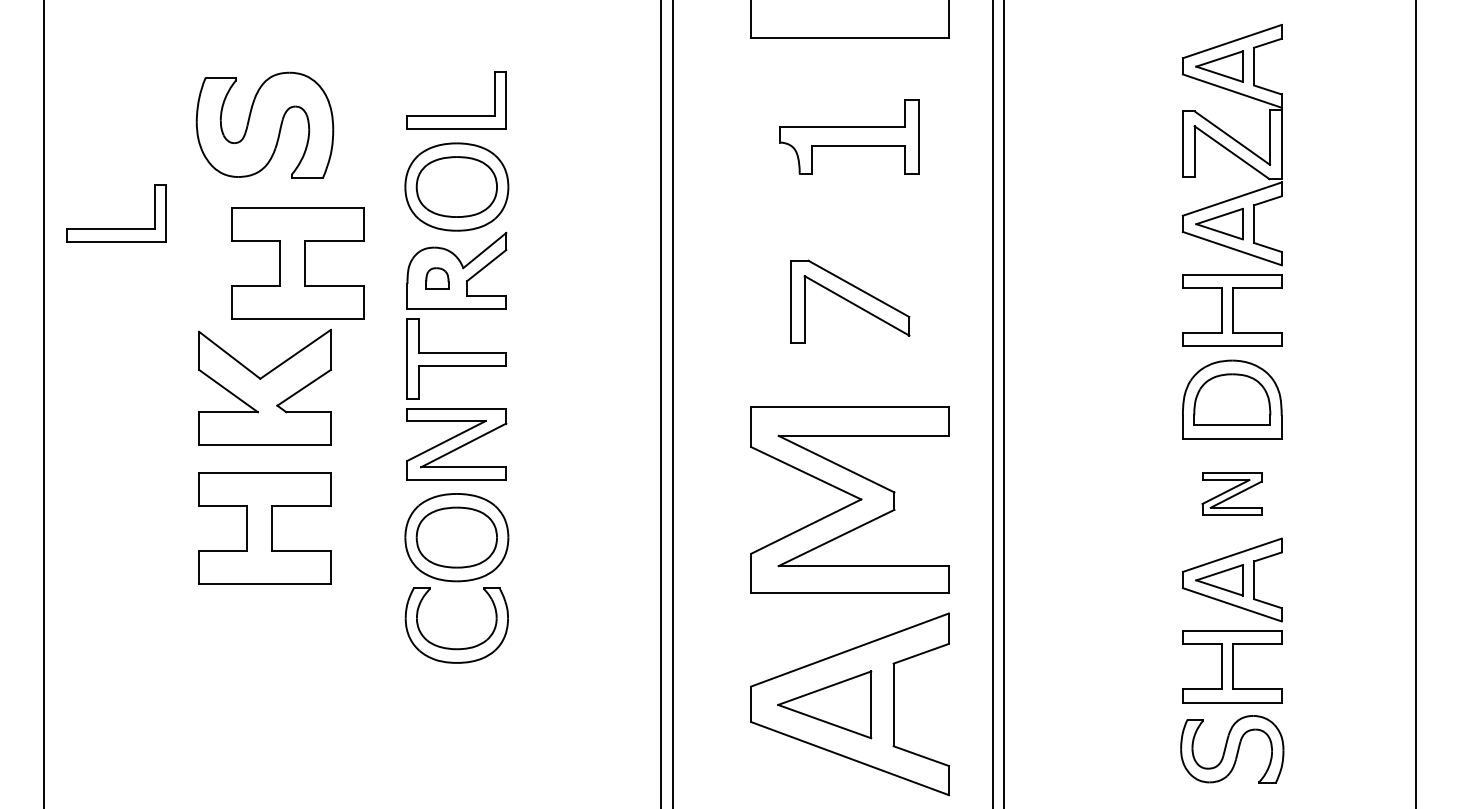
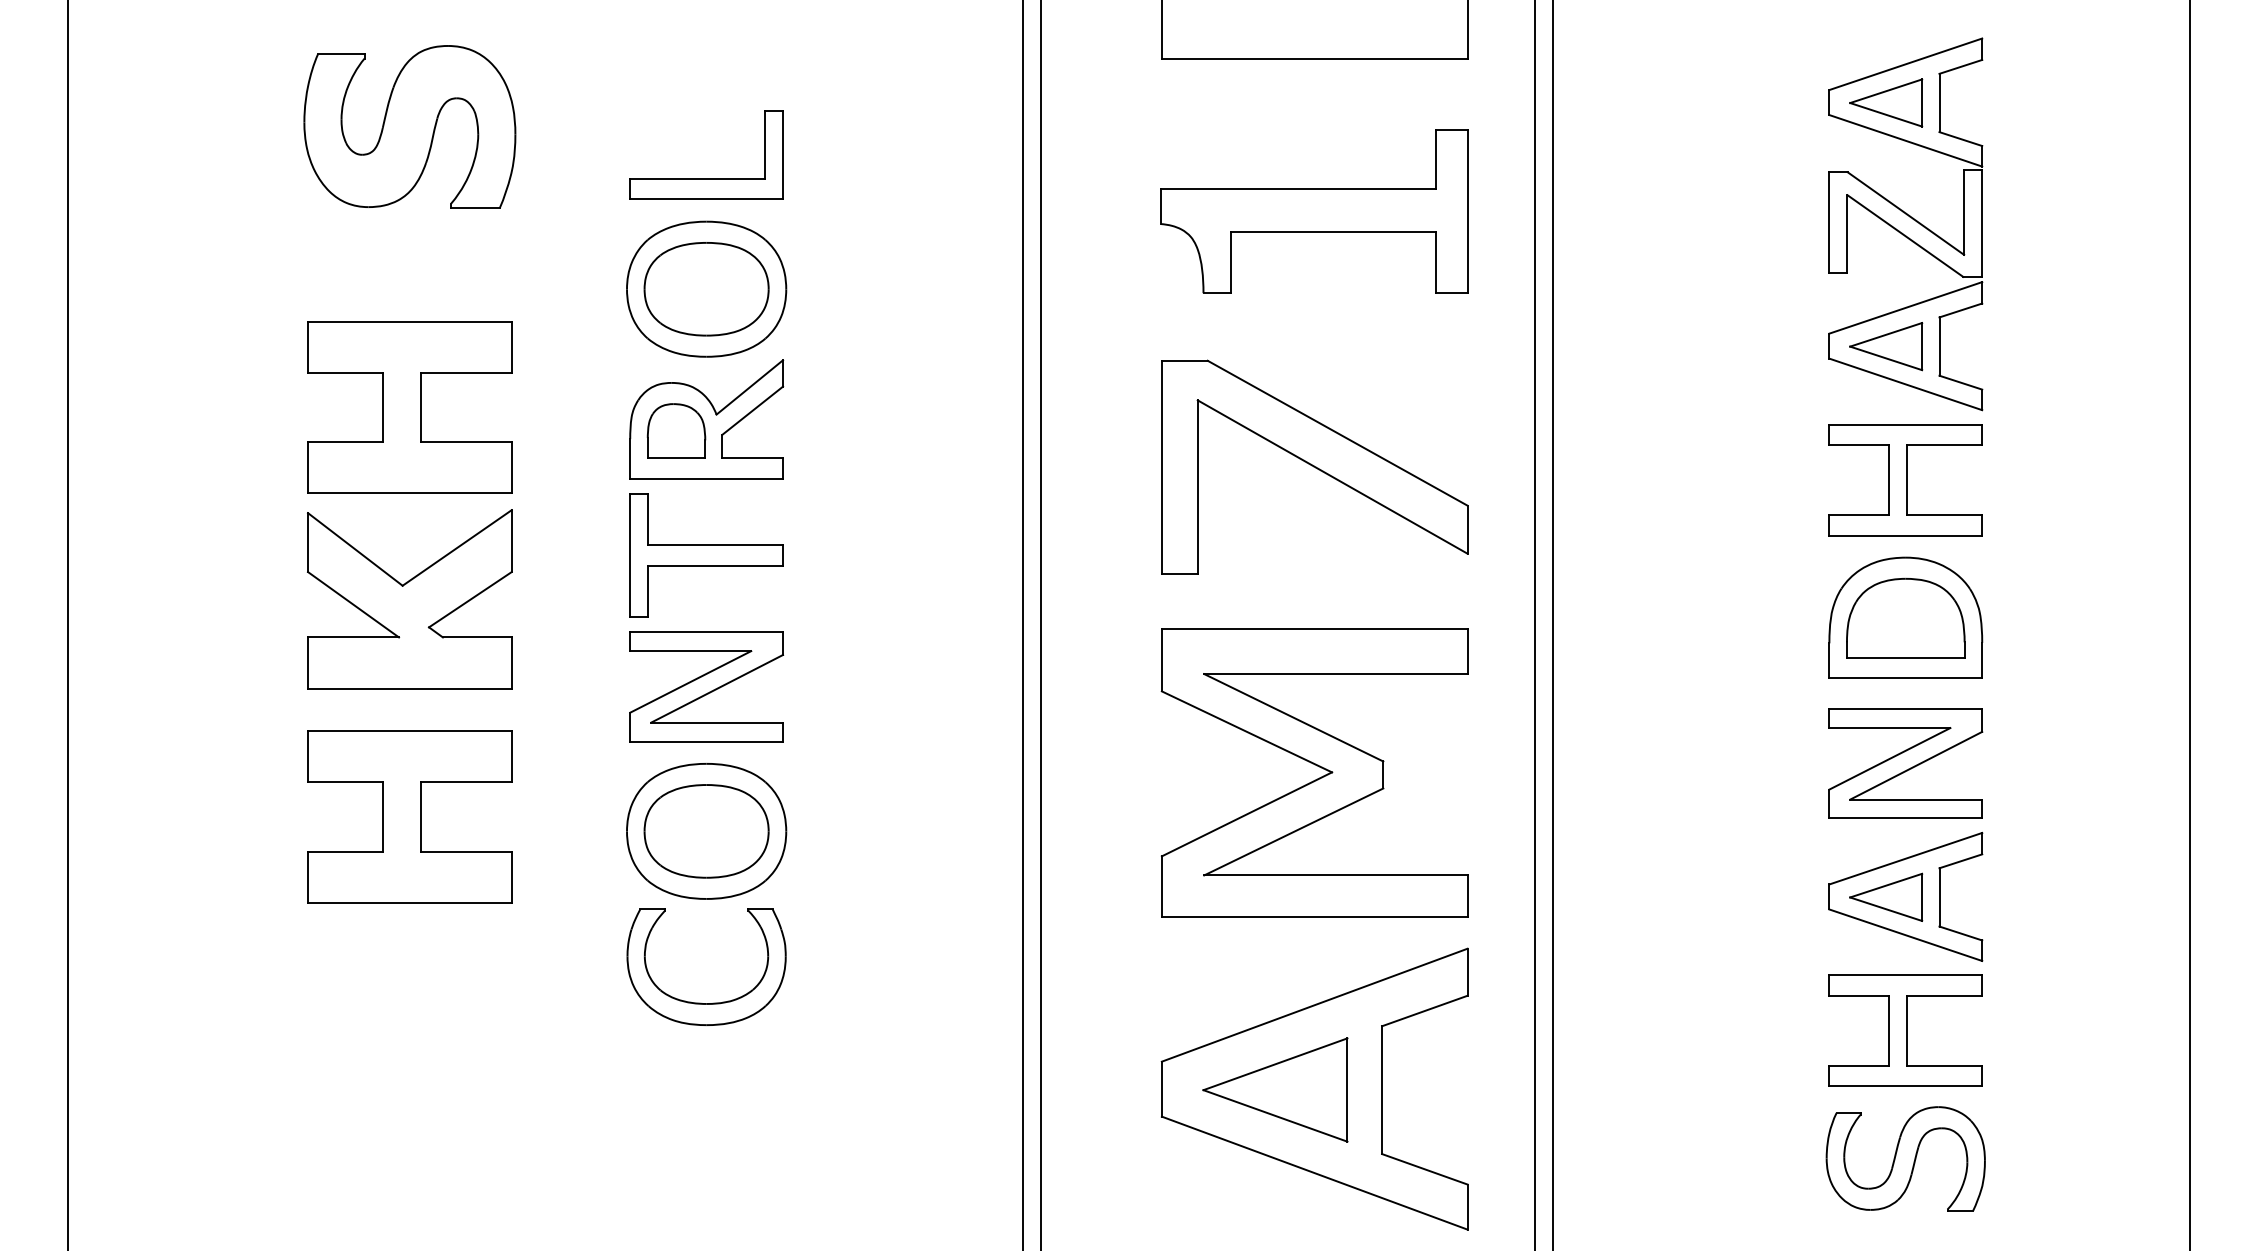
part: (264, 124) -> (409, 125), moved
part: (849, 136) -> (1313, 211), size x1.43
part: (116, 228) -> (180, 353), removed
part: (297, 263) -> (409, 407), moved
part: (437, 278) -> (676, 430), size x1.67
part: (849, 301) -> (1313, 466), size x1.67
part: (1231, 493) -> (1904, 763), size x1.67

